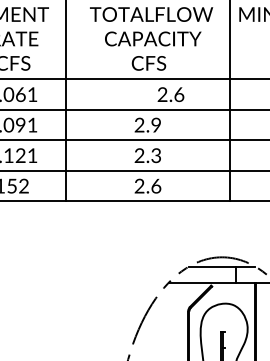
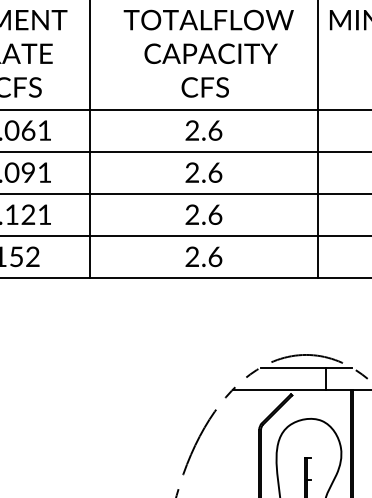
text: (170, 94) -> (203, 130), moved
text: (156, 124) -> (215, 171), 2.9 -> 2.6
text: (156, 155) -> (215, 214), 2.3 -> 2.6

